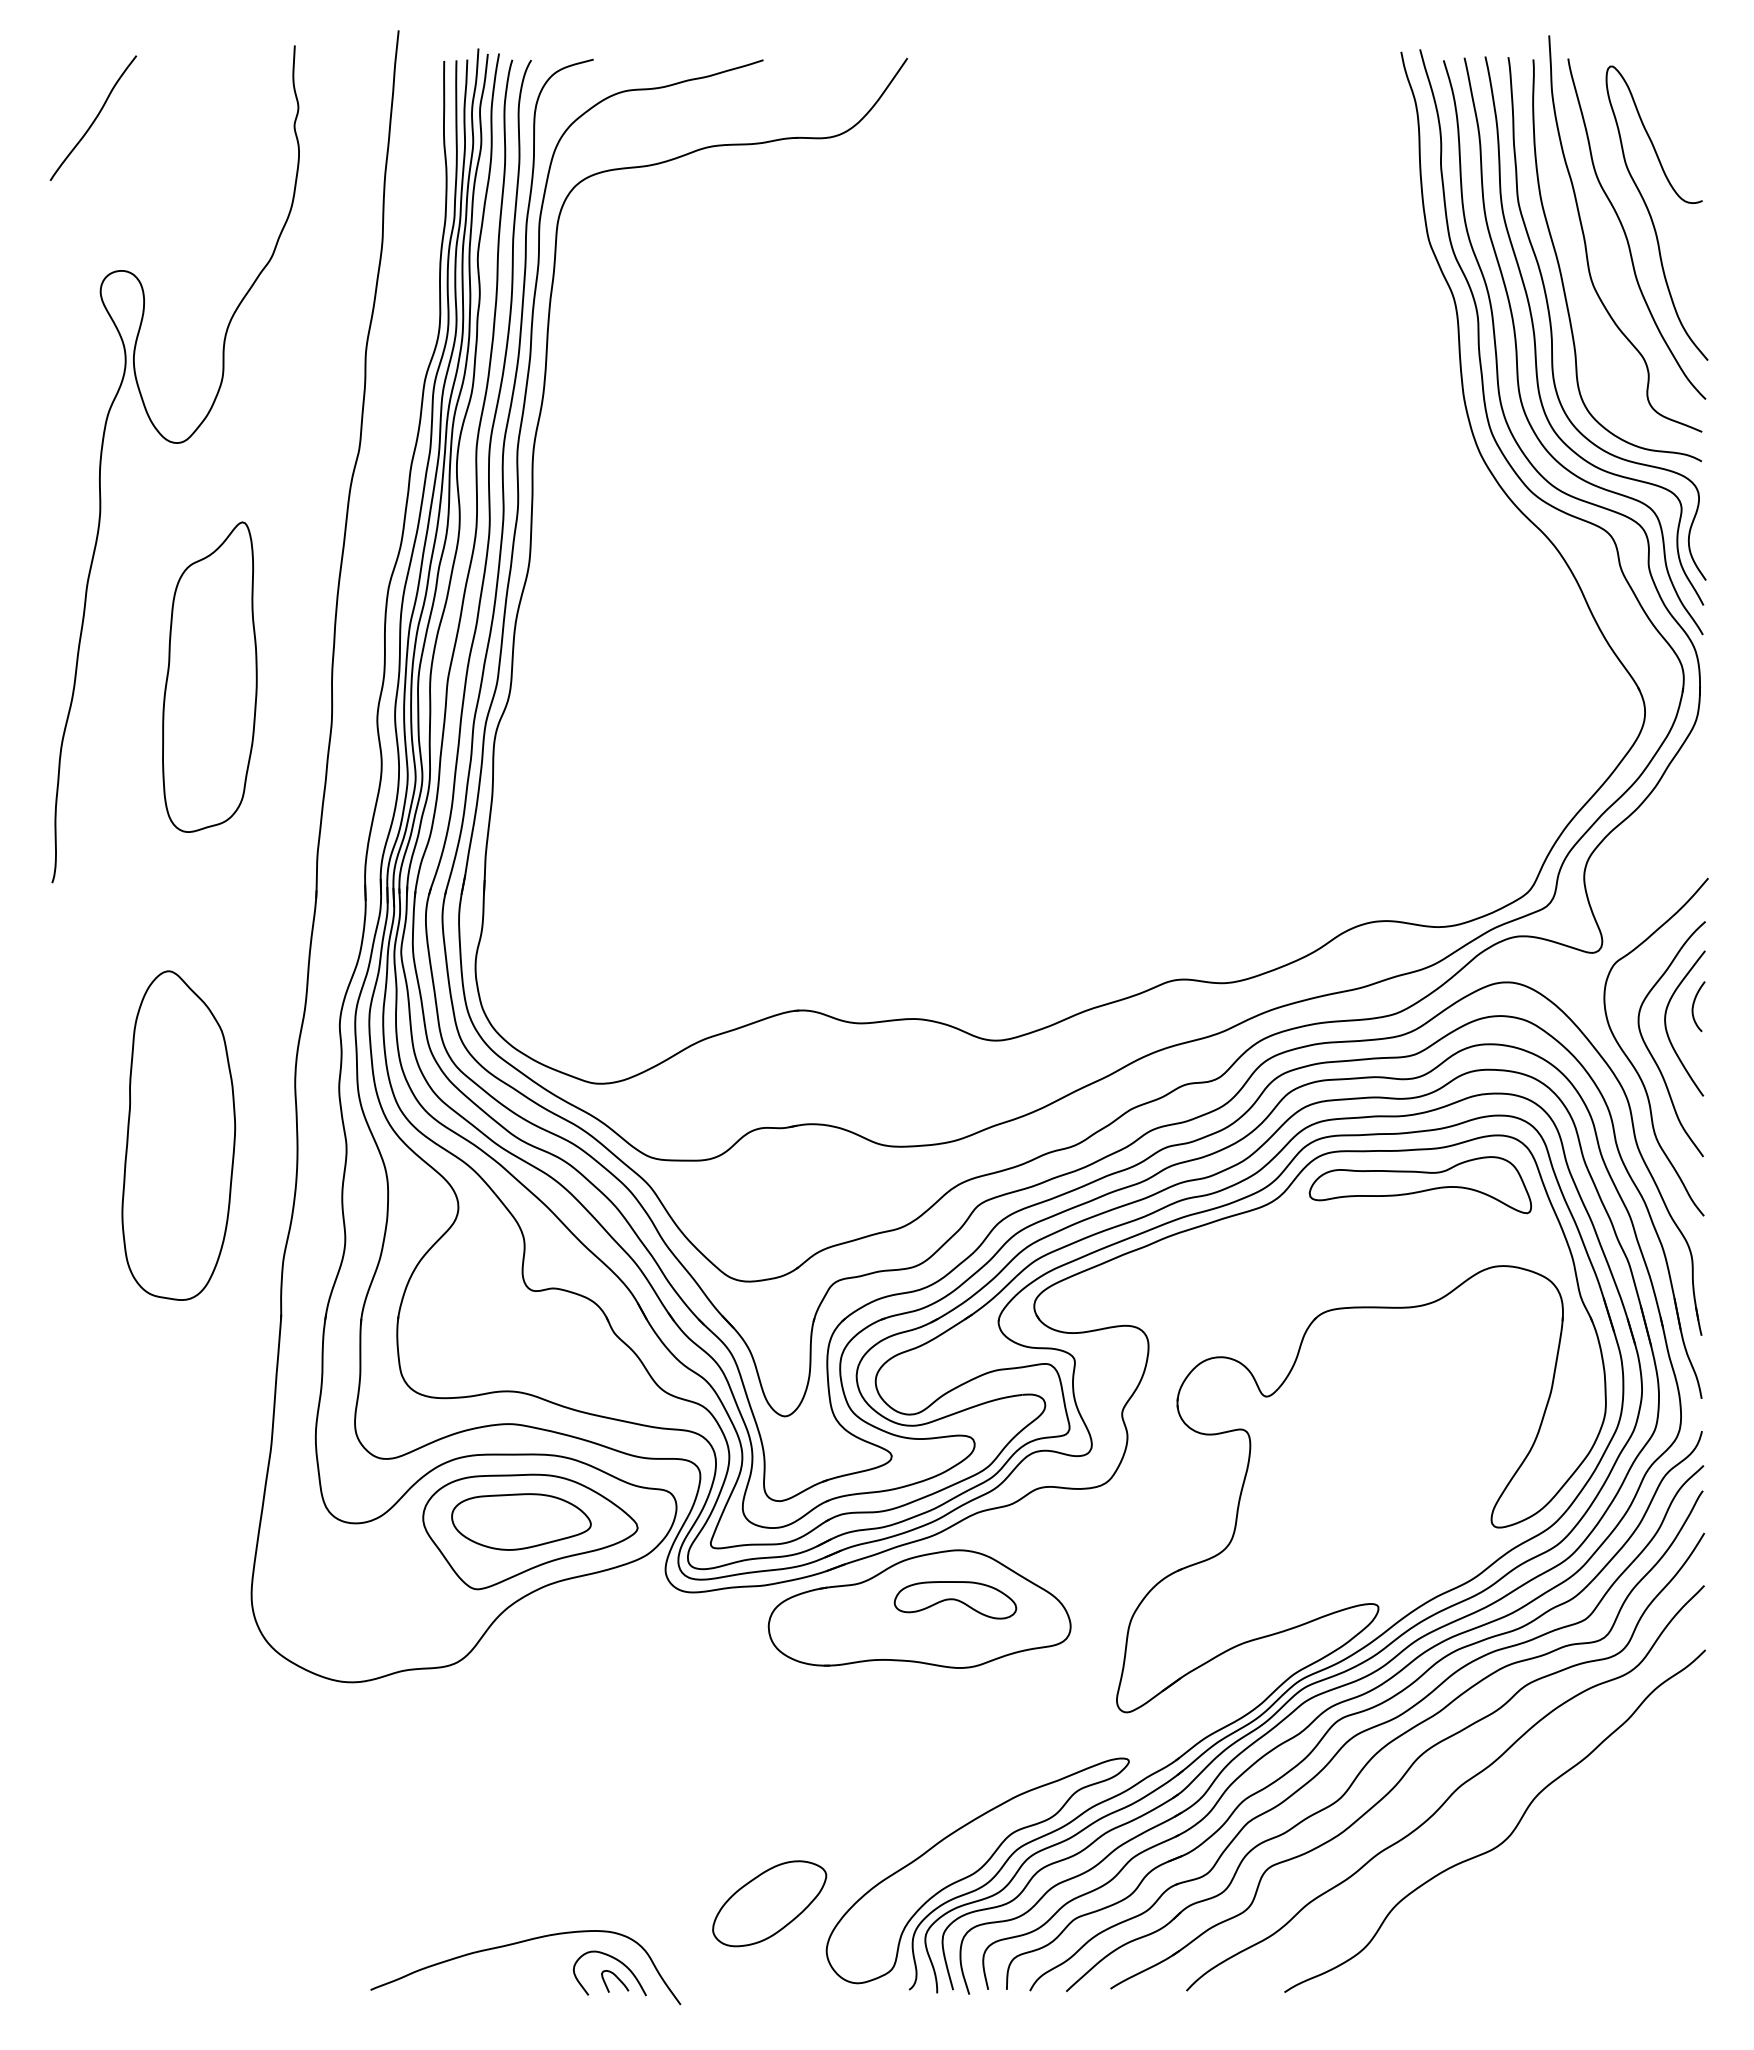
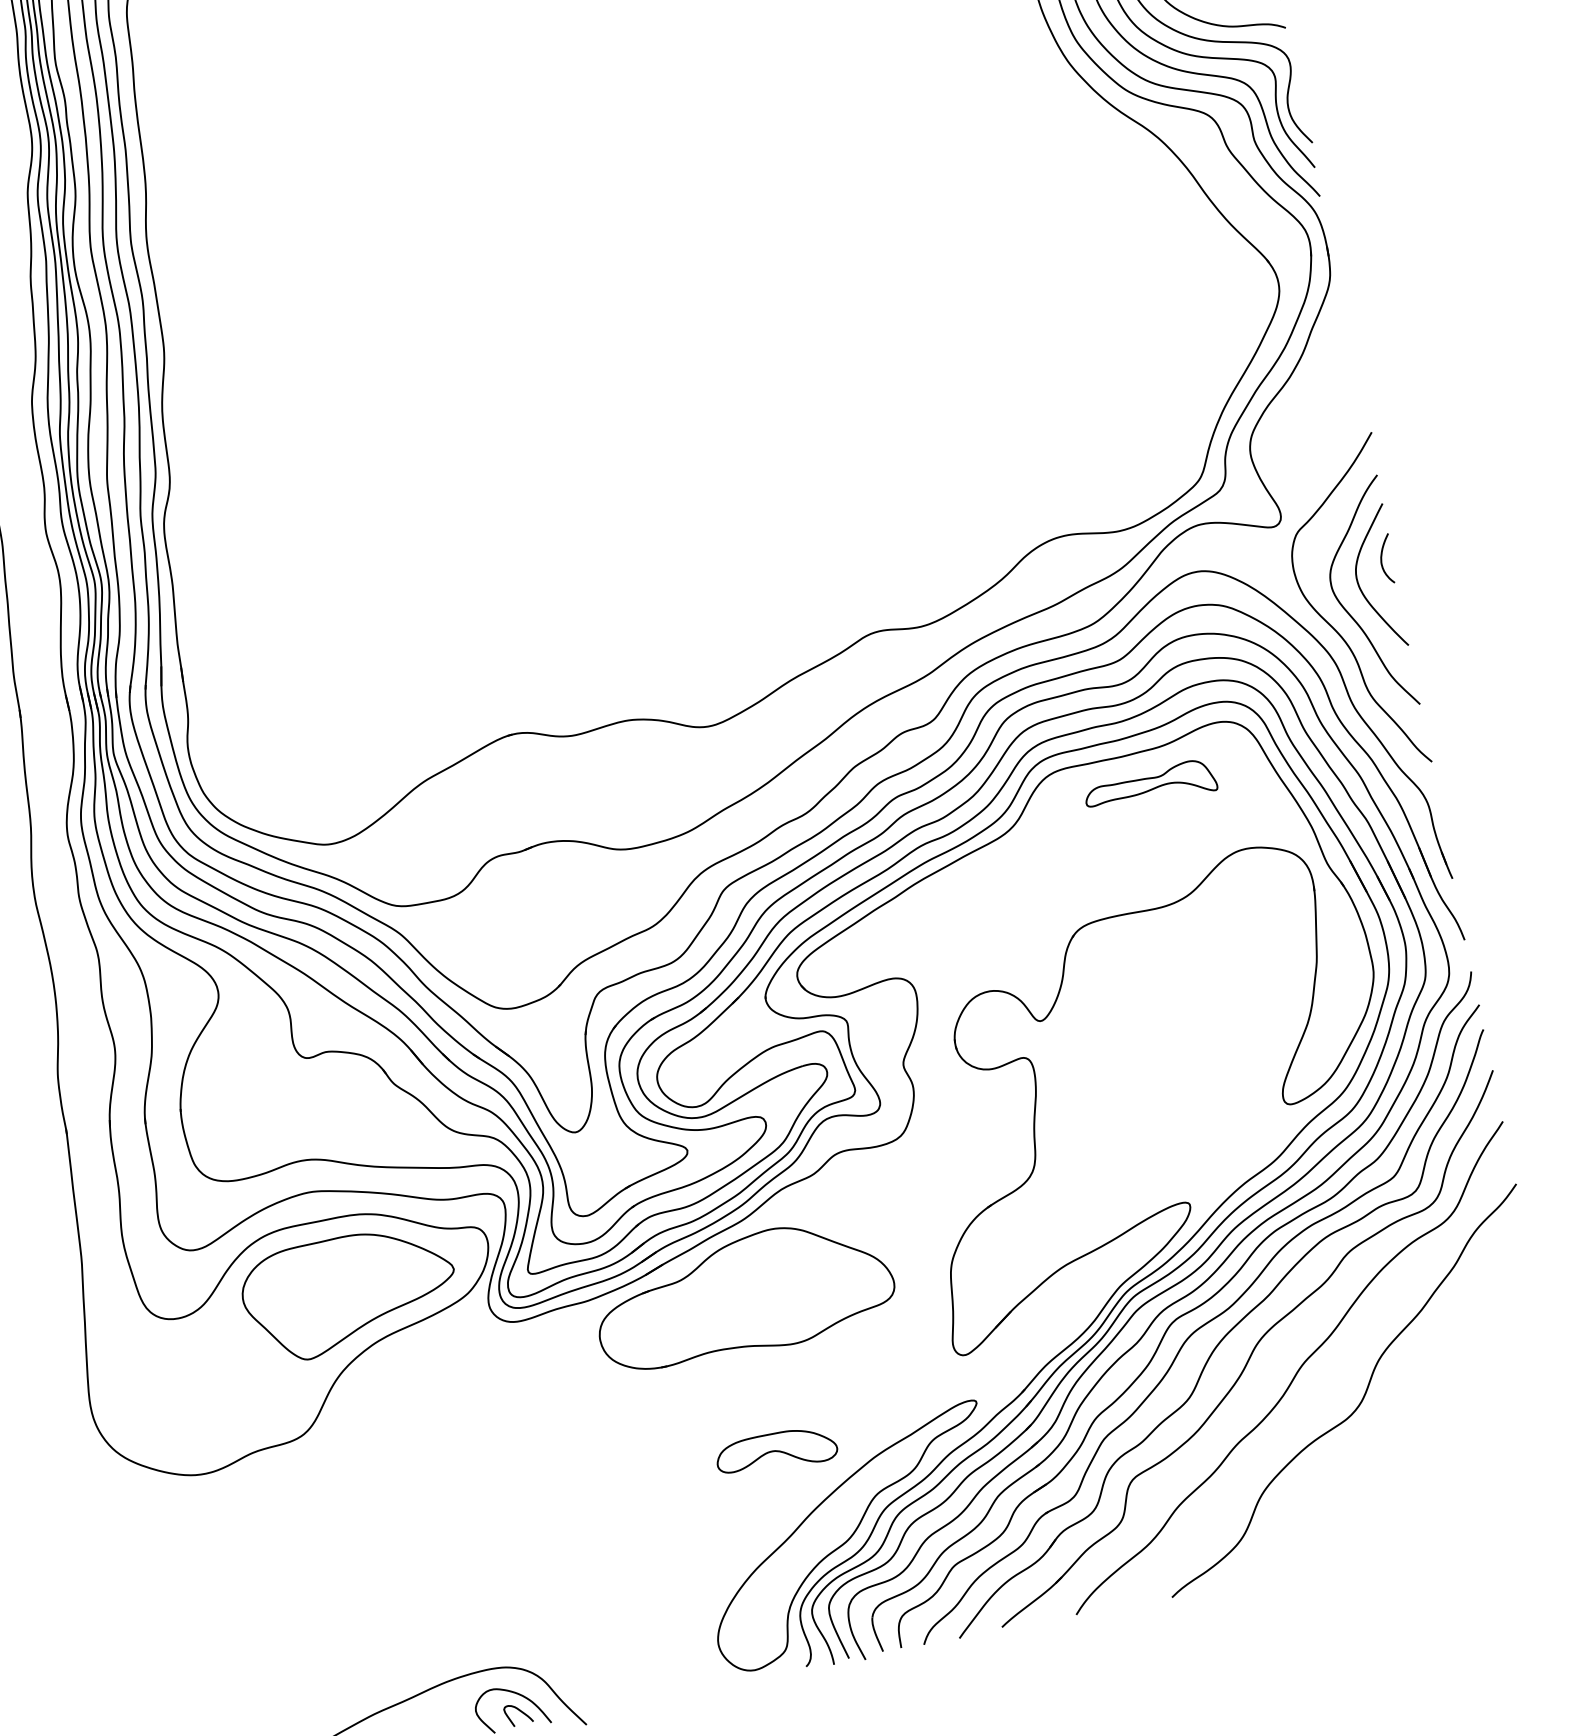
part: (1420, 1185) -> (1150, 786), size x0.6
part: (521, 1521) -> (339, 1284), removed
part: (955, 1600) -> (776, 1451), moved
part: (769, 1903) -> (653, 1609), removed

